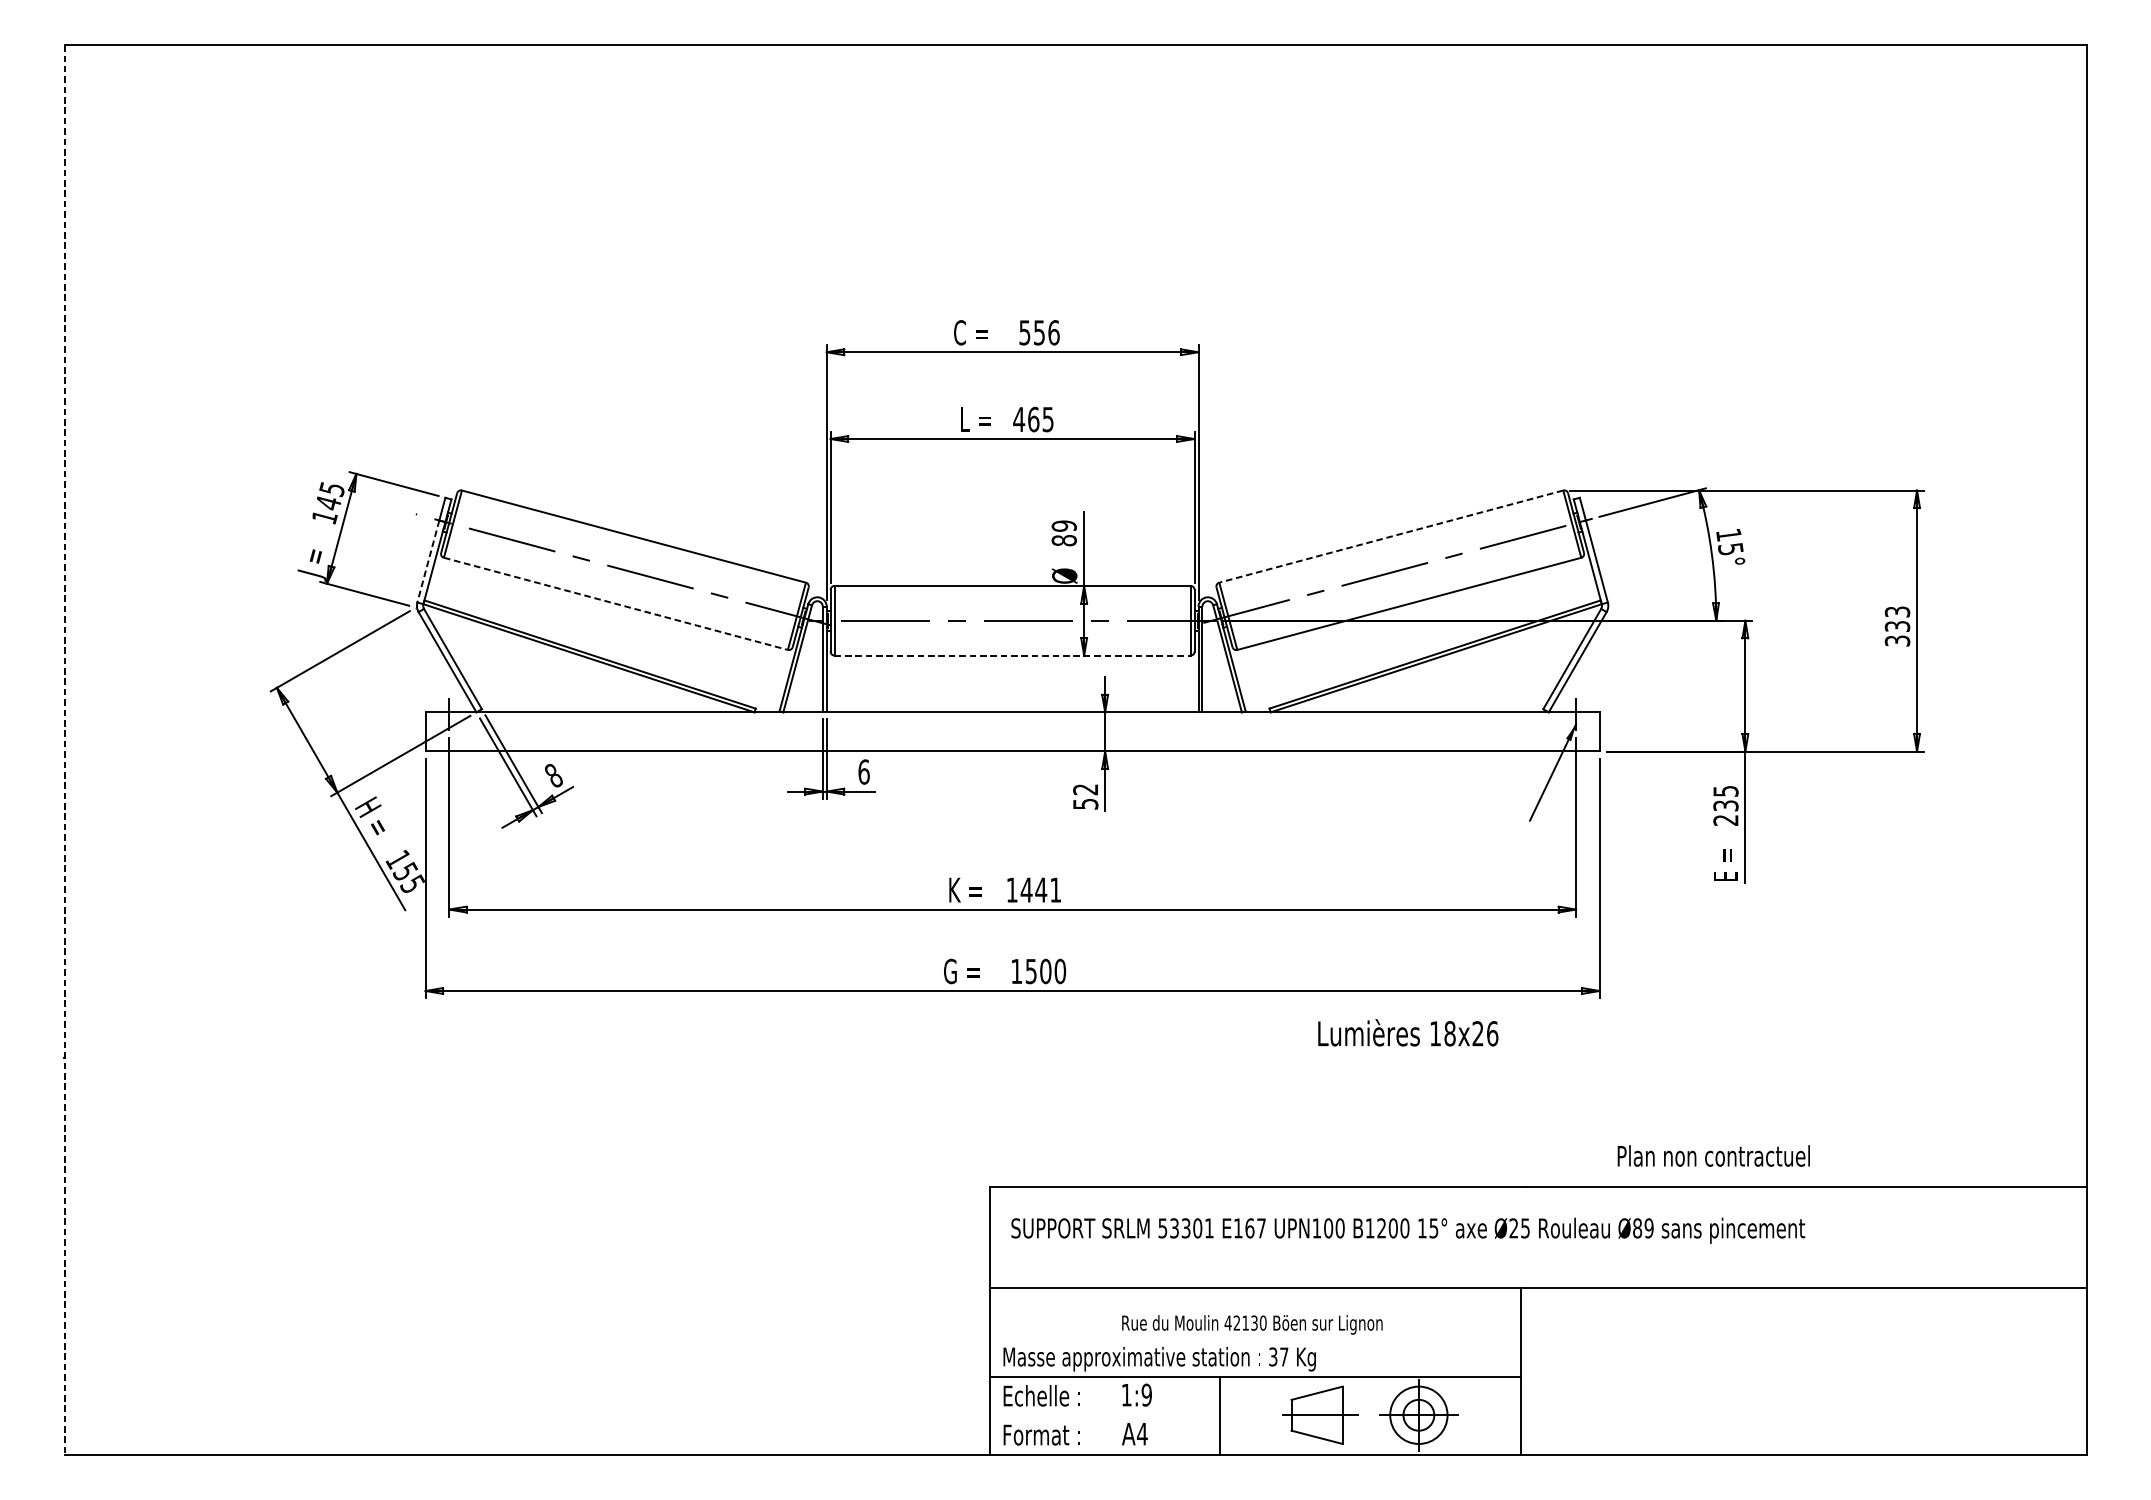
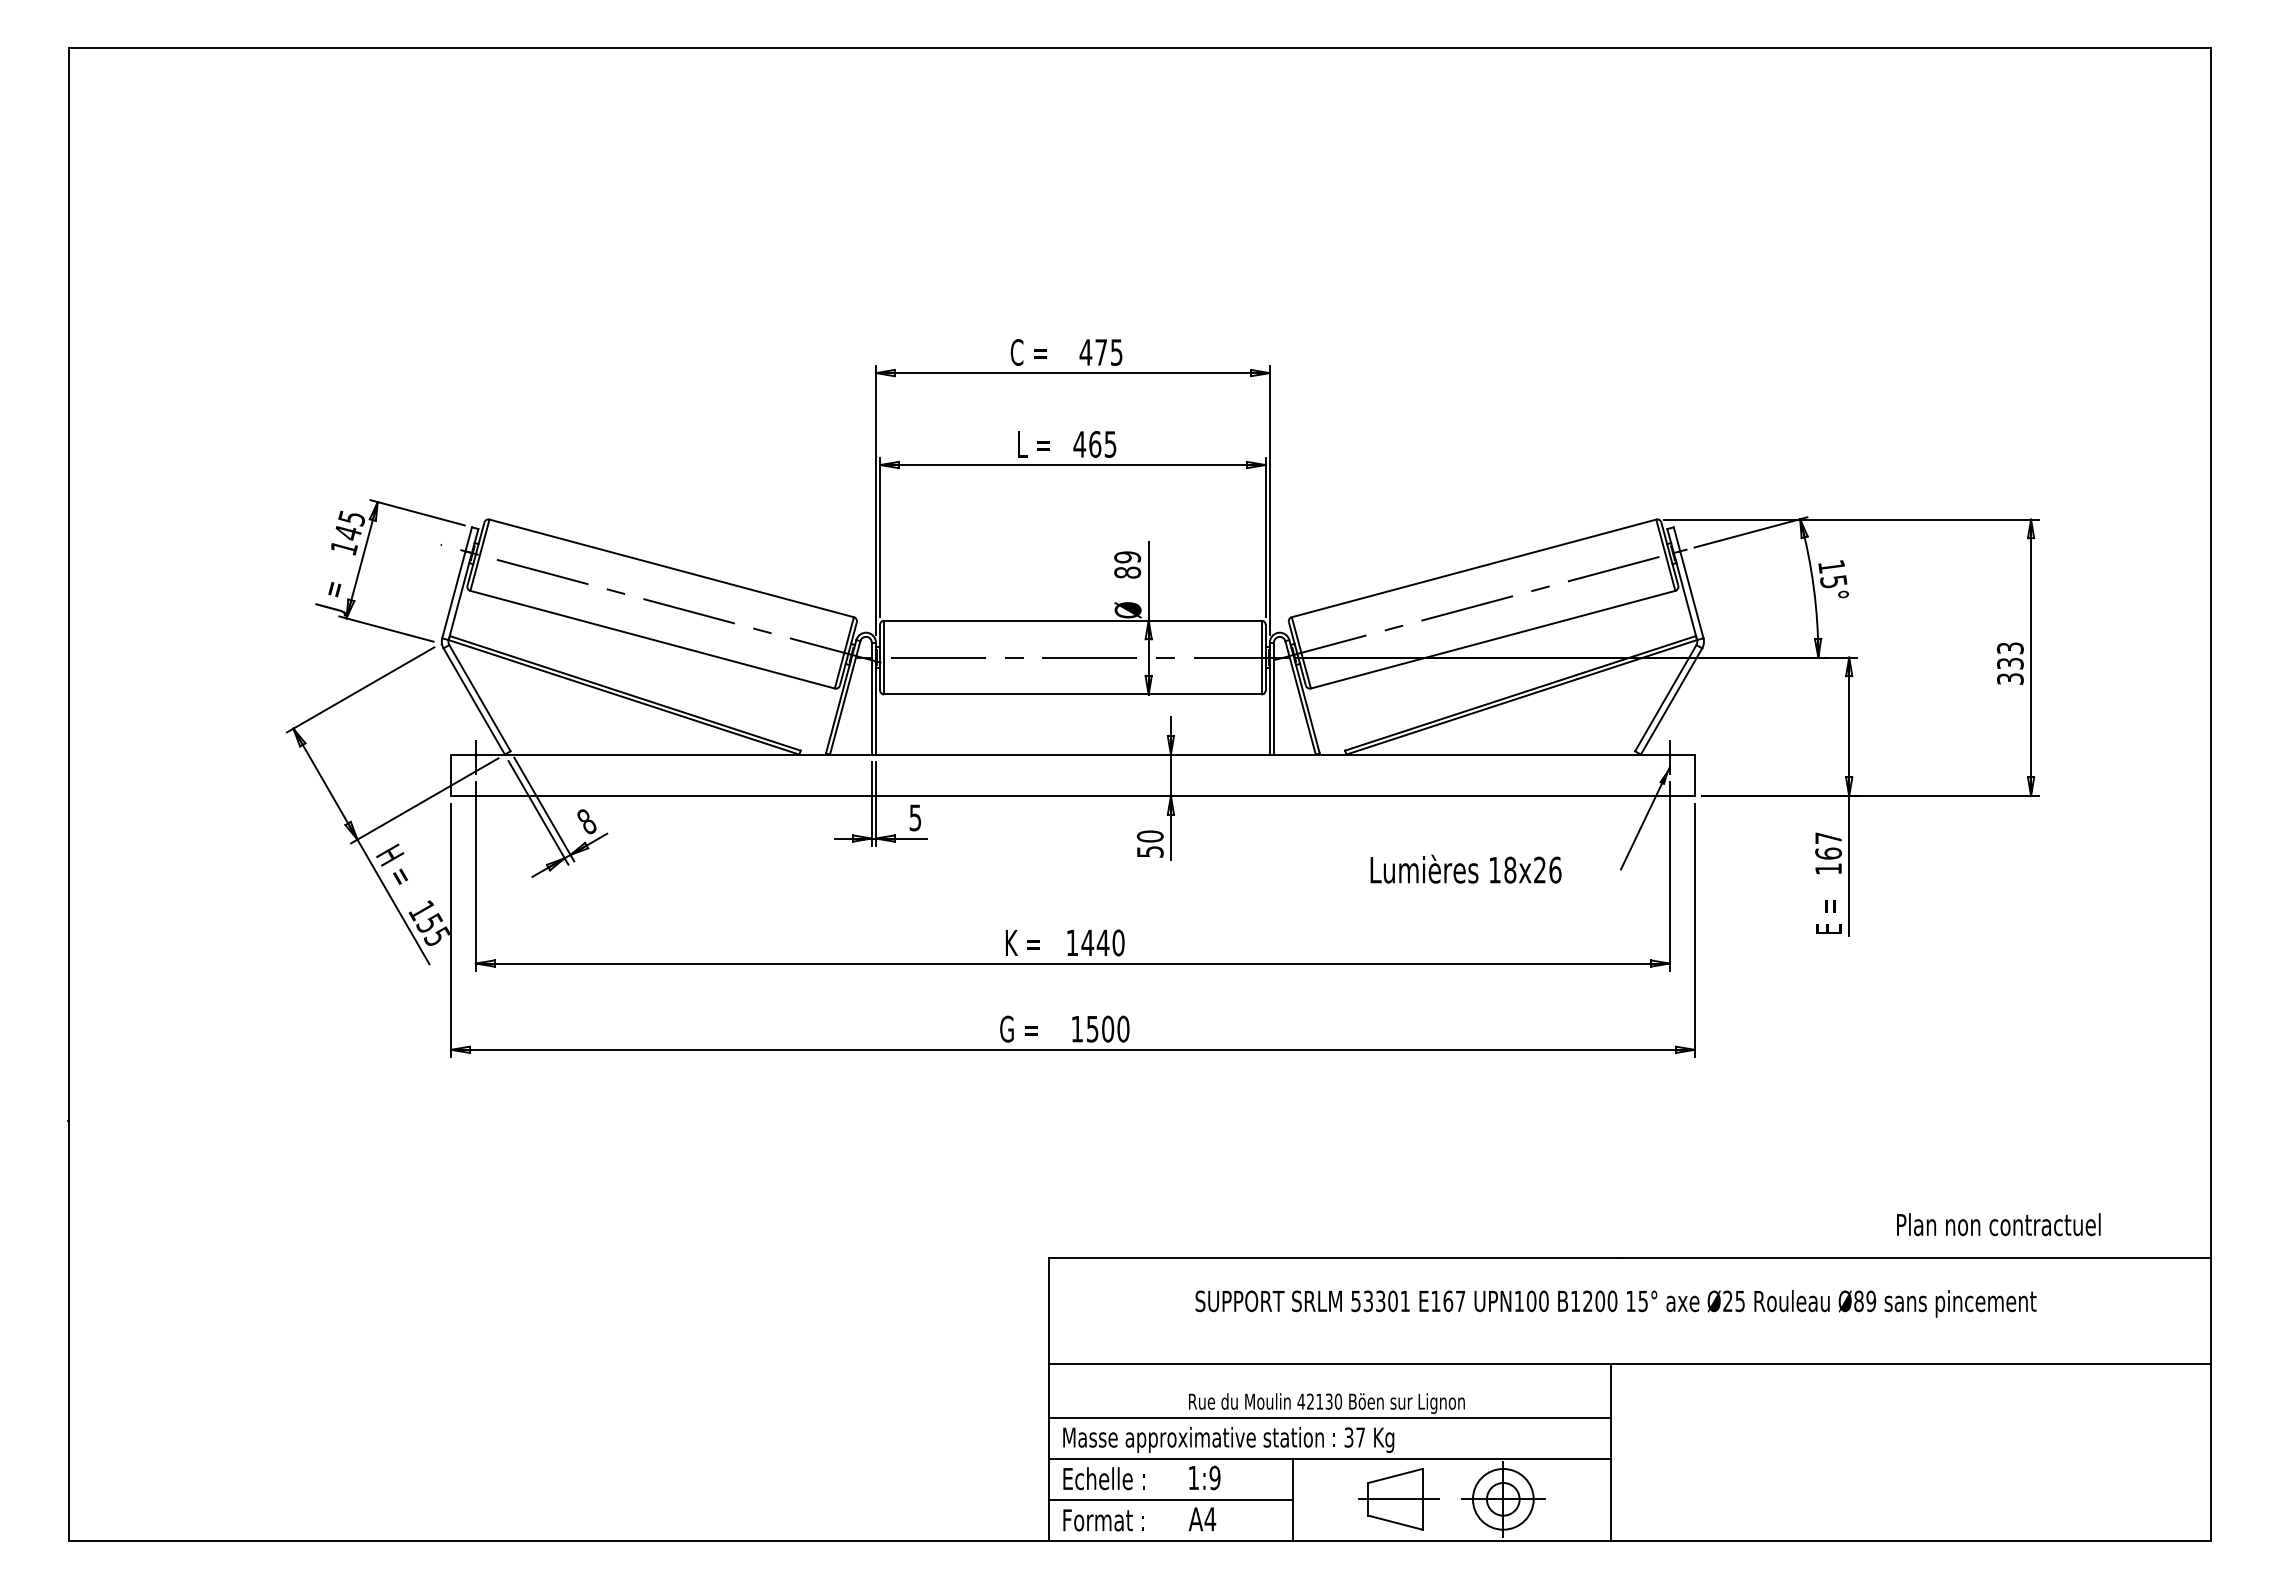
text: (1038, 332) -> (1100, 352), 556 -> 475
line: (1391, 536) -> (1474, 568), dashed -> solid
line: (427, 562) -> (453, 595), dashed -> solid
line: (615, 603) -> (652, 639), dashed -> solid
line: (1012, 655) -> (1072, 694), dashed -> solid
line: (64, 750) -> (68, 794), dashed -> solid
text: (864, 771) -> (915, 817), 6 -> 5
text: (1084, 789) -> (1149, 836), 52 -> 50
text: (1725, 805) -> (1828, 853), 235 -> 167
text: (1055, 889) -> (1118, 942), 1441 -> 1440
text: (1407, 1032) -> (1465, 868), moved
text: (1713, 1155) -> (1998, 1224), moved
text: (1407, 1230) -> (1615, 1303), moved
line: (1255, 1338) -> (1330, 1418), added
line: (1104, 1416) -> (1170, 1500), added

